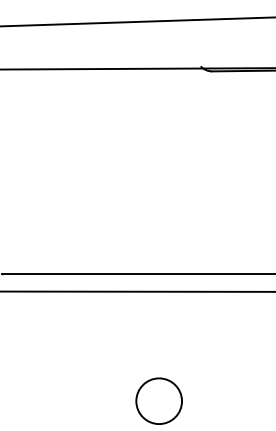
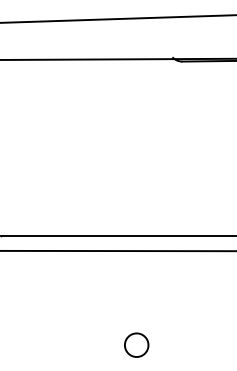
circle: (159, 401) -> (136, 345), size x0.6

